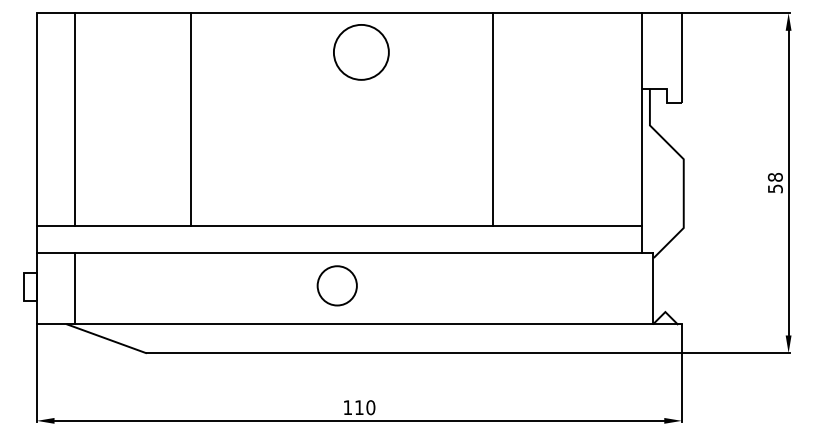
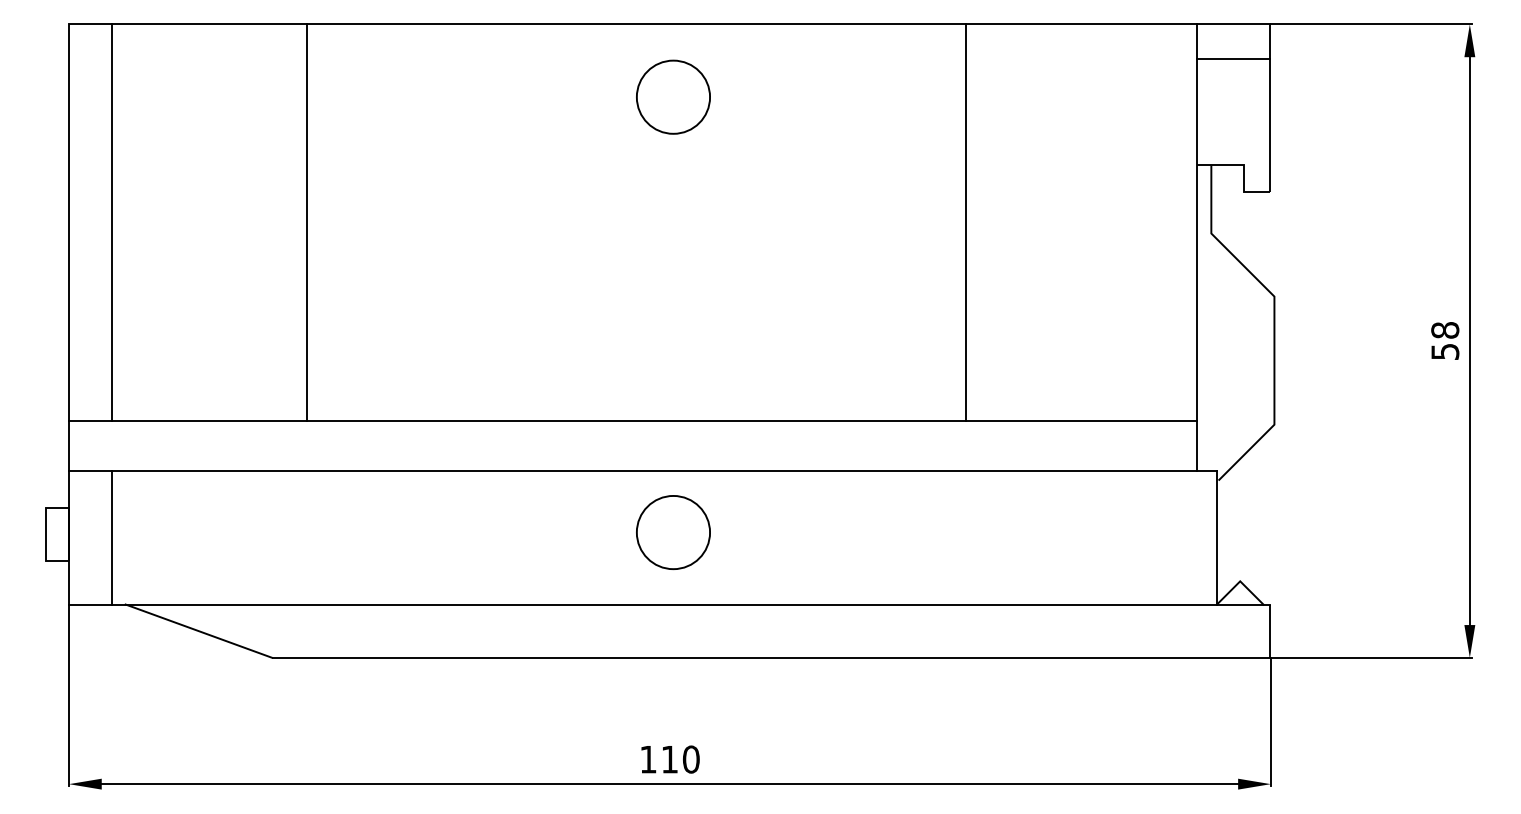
line: (661, 31) -> (1232, 58), added
circle: (360, 51) -> (671, 95), size x0.71
line: (75, 119) -> (112, 222), moved
line: (190, 119) -> (306, 222), moved
line: (493, 119) -> (966, 222), moved
circle: (336, 285) -> (671, 531), moved
line: (75, 288) -> (112, 537), moved

